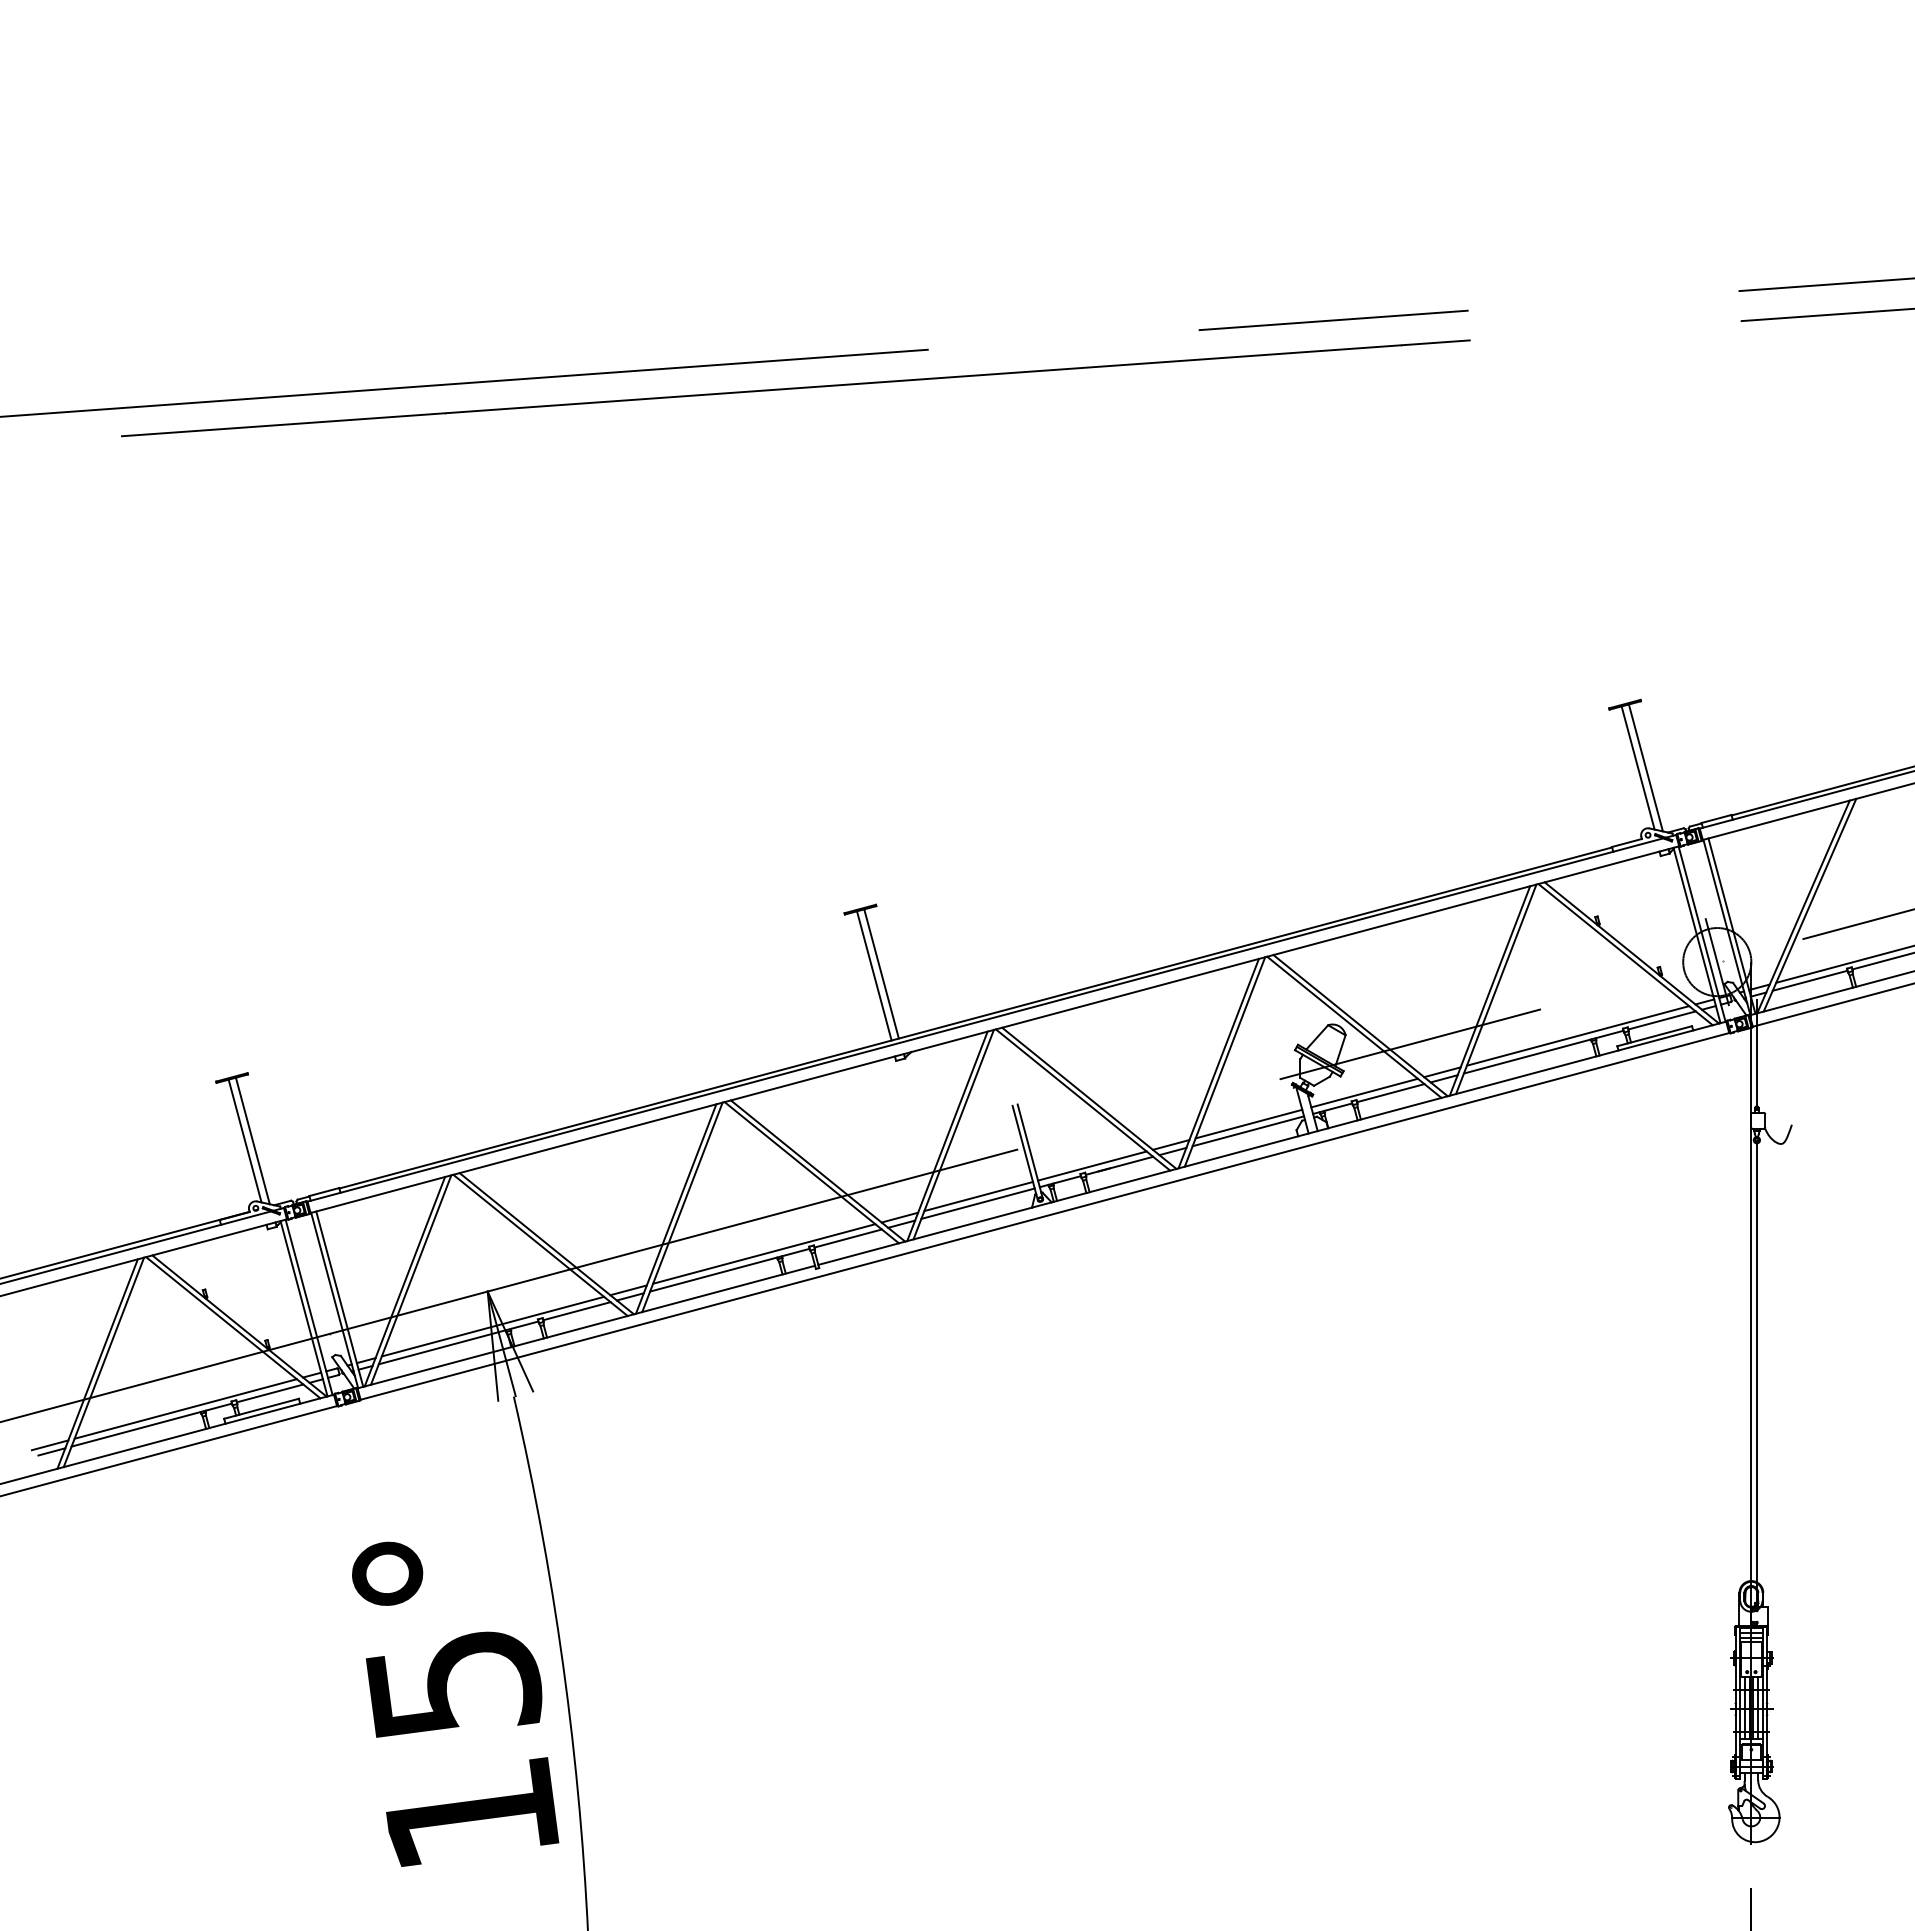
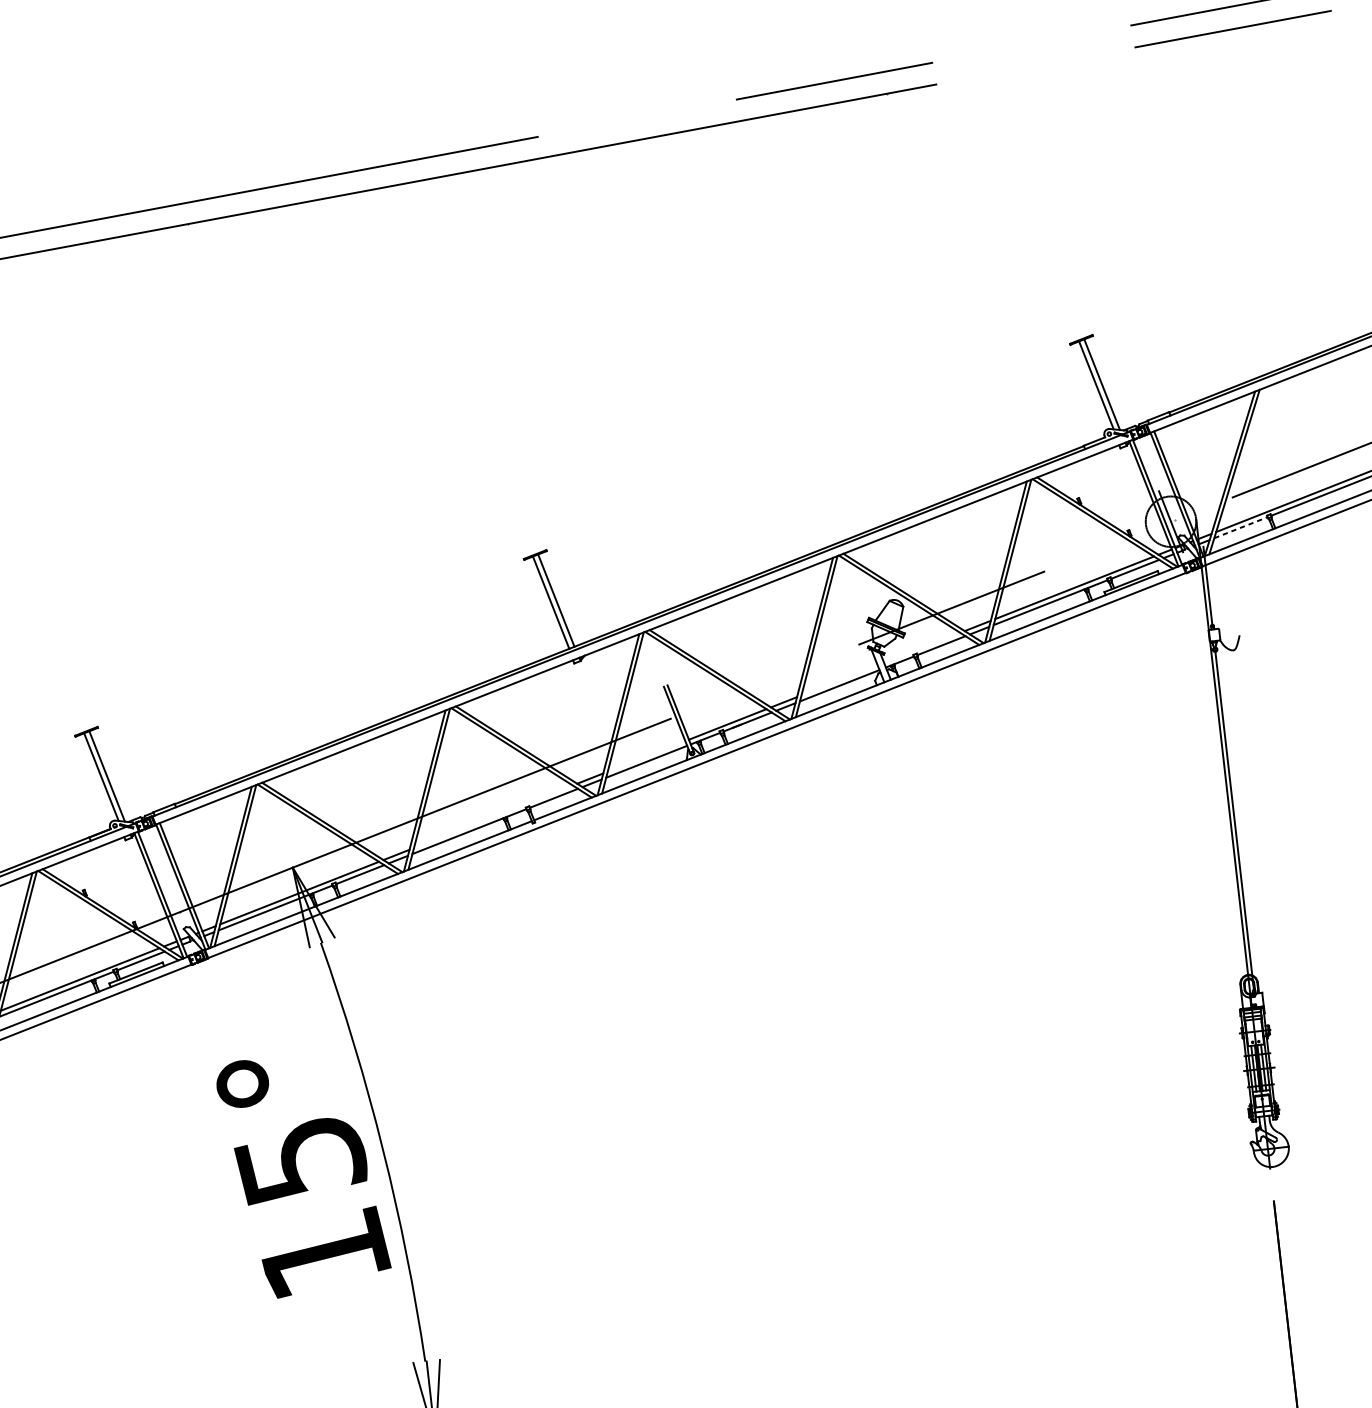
line: (1810, 980) -> (1241, 527), solid -> dashed
line: (1364, 1092) -> (922, 647), removed
line: (1248, 1123) -> (839, 679), removed
line: (978, 1196) -> (646, 756), removed
line: (764, 1253) -> (493, 816), removed

